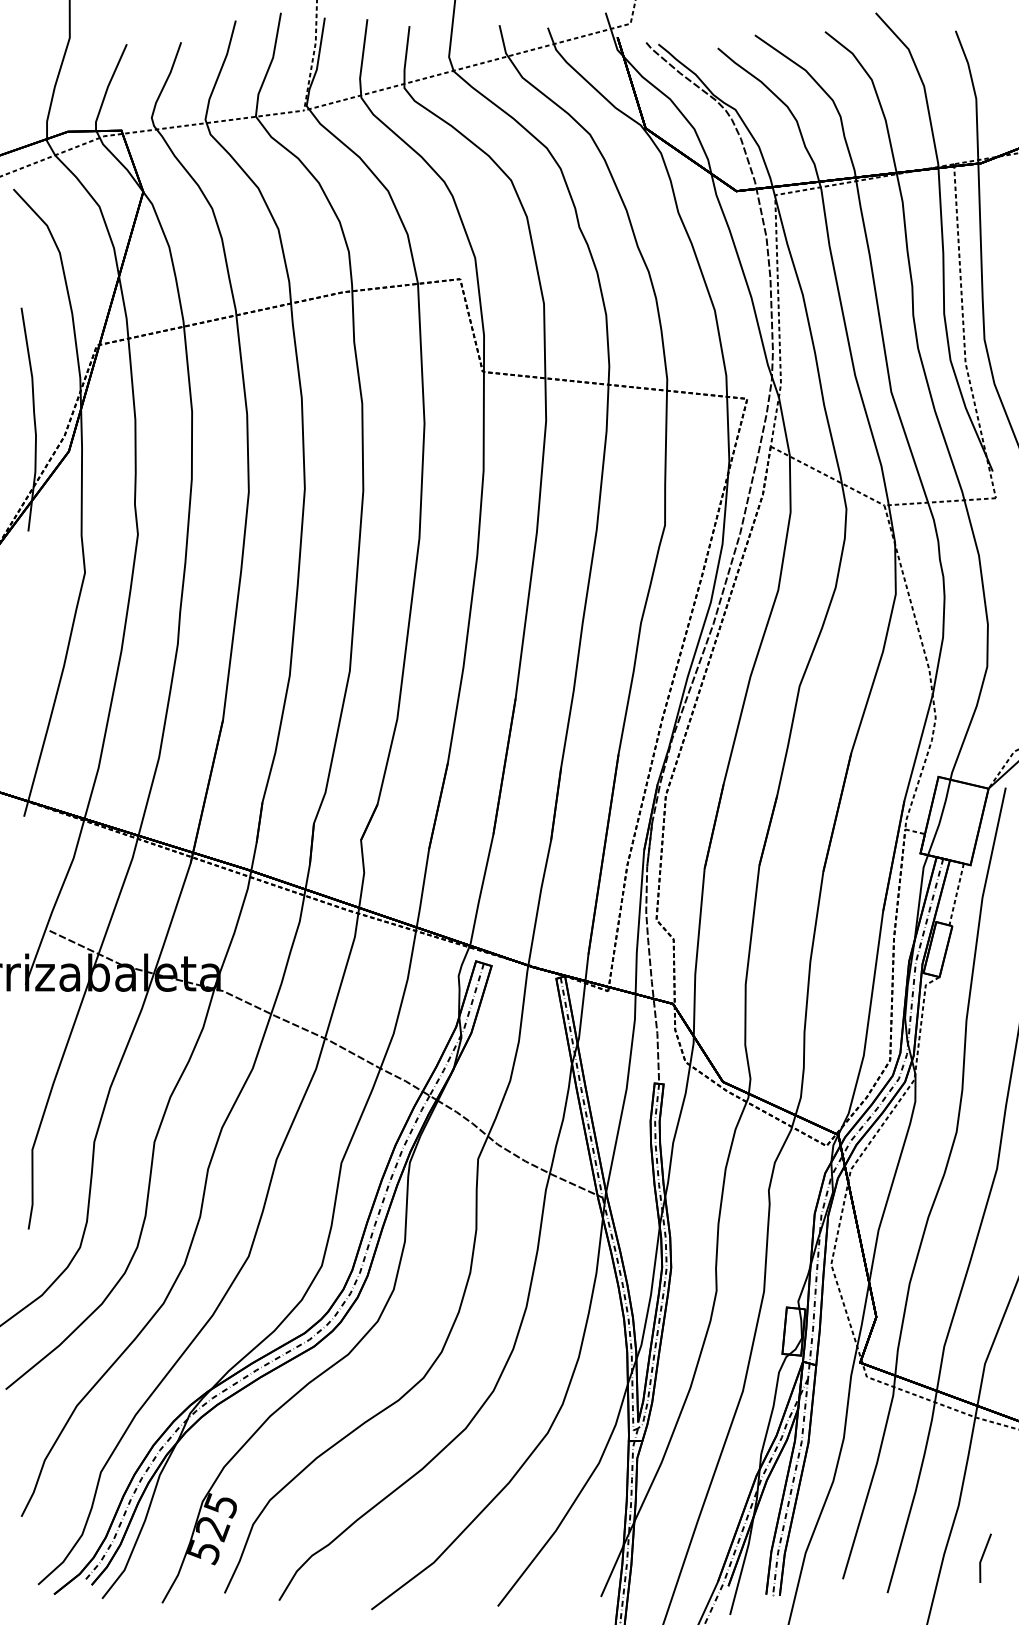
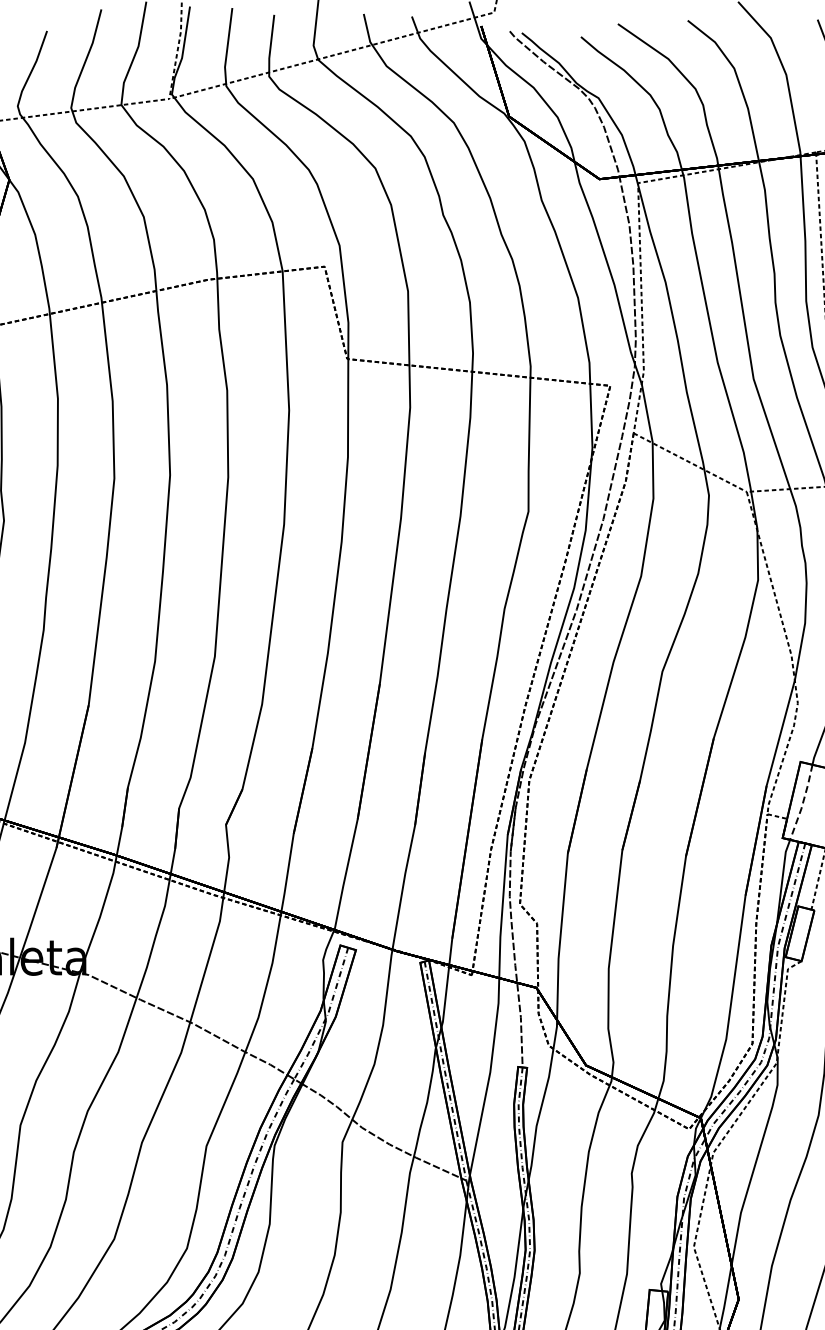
line: (940, 818) -> (802, 803), solid -> dashed

